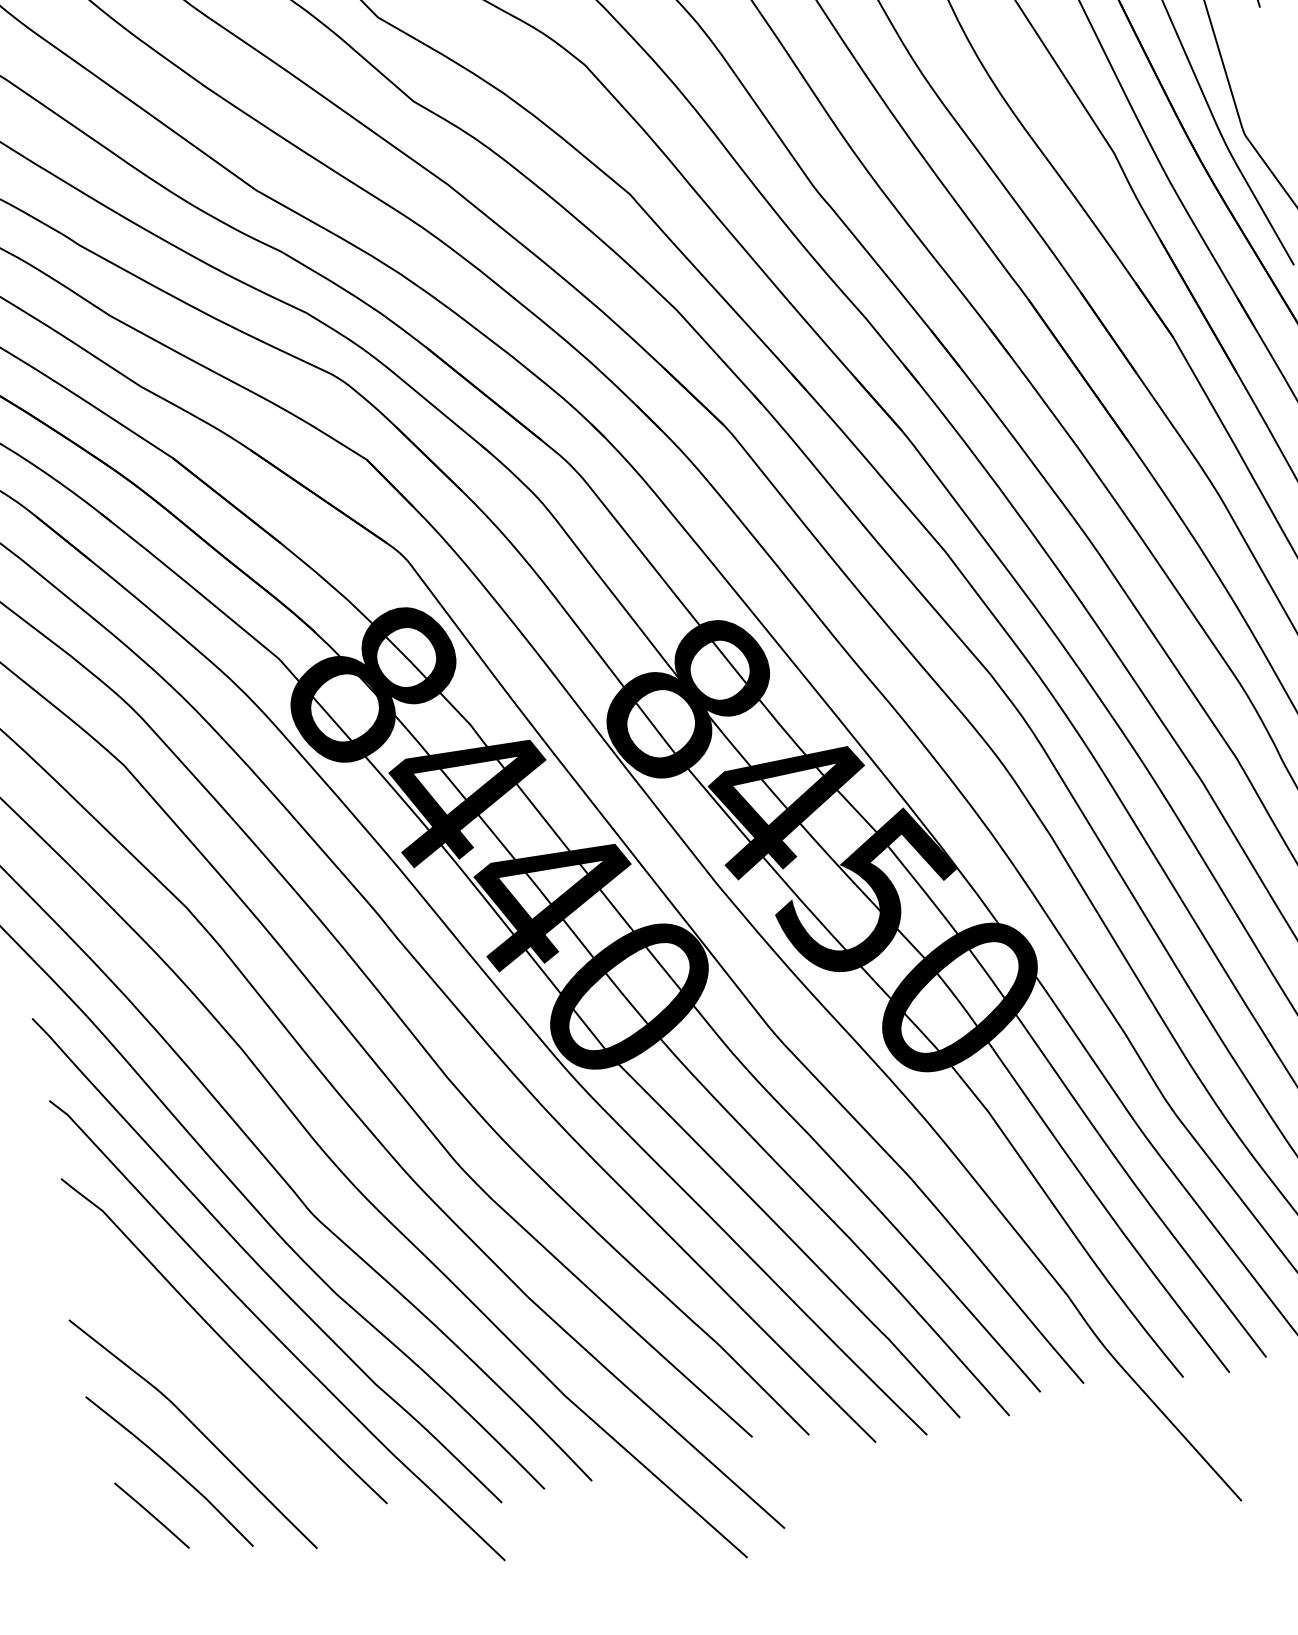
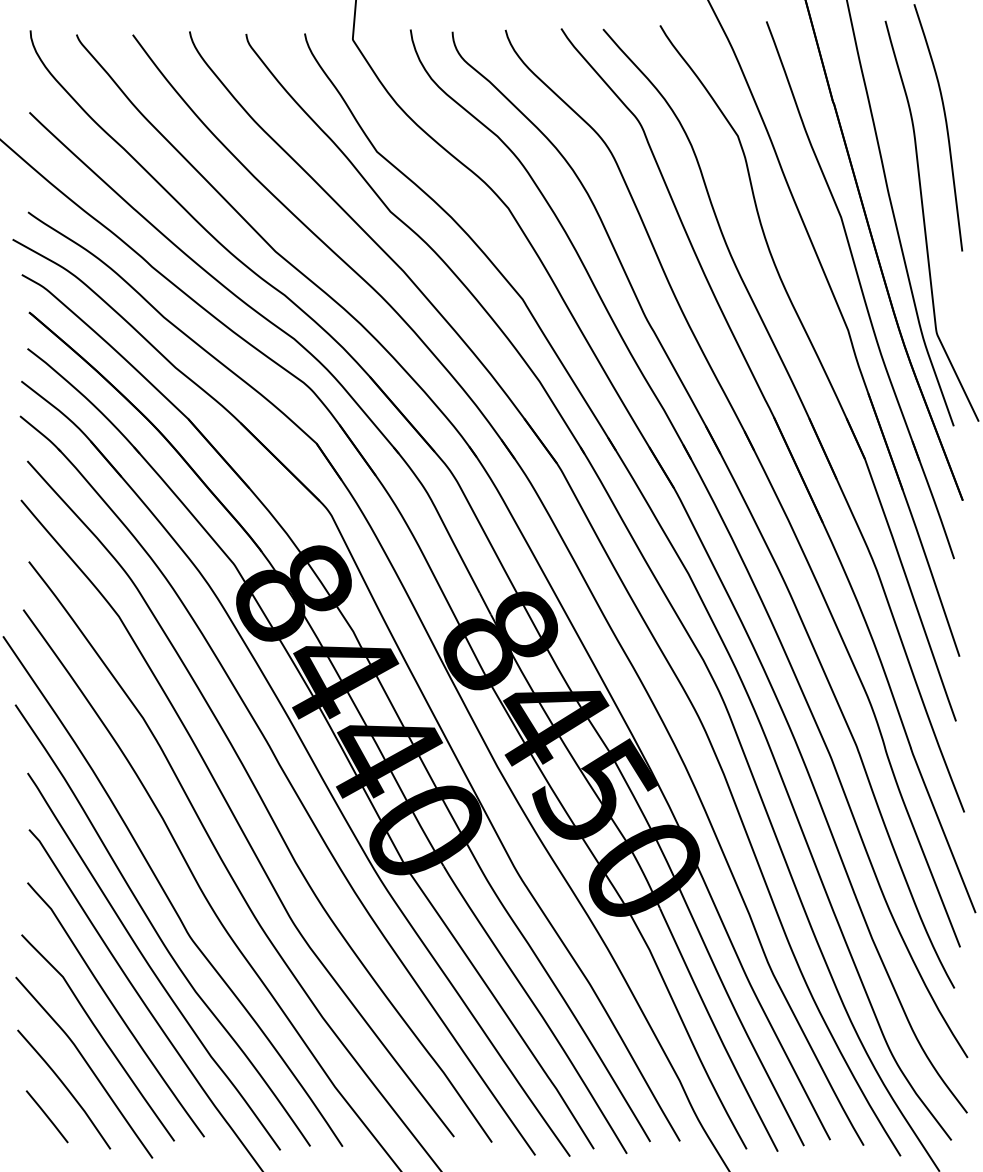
curve: (206, 1383) -> (99, 1035), added

